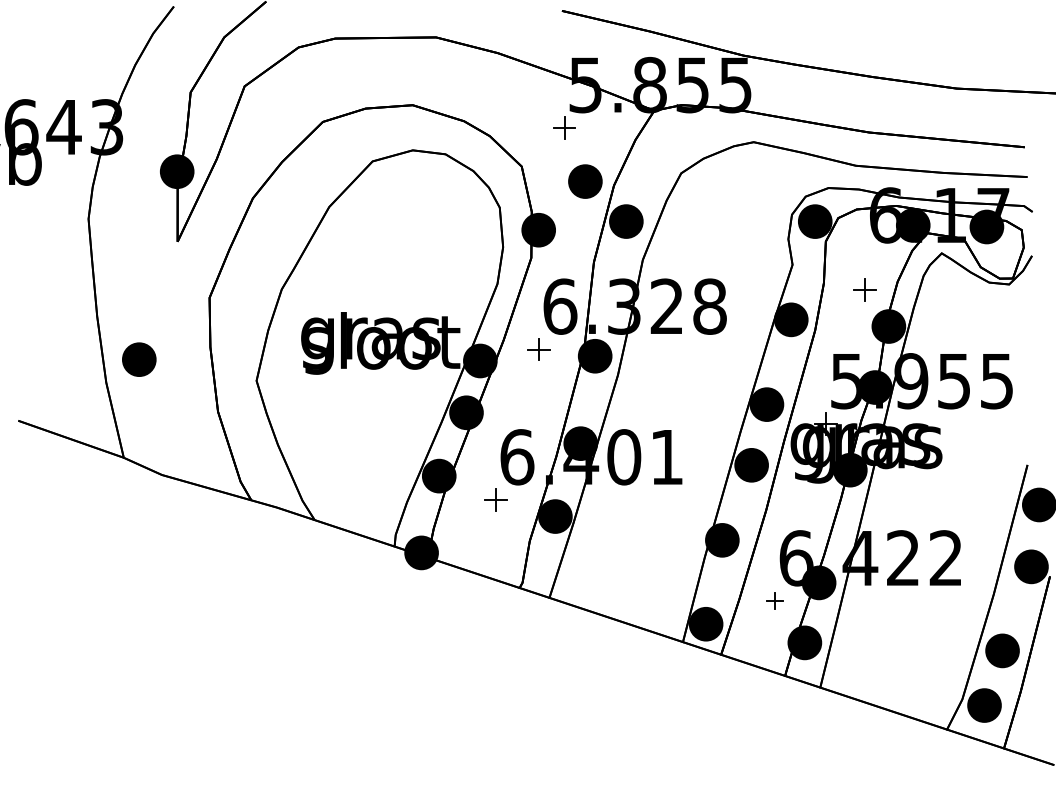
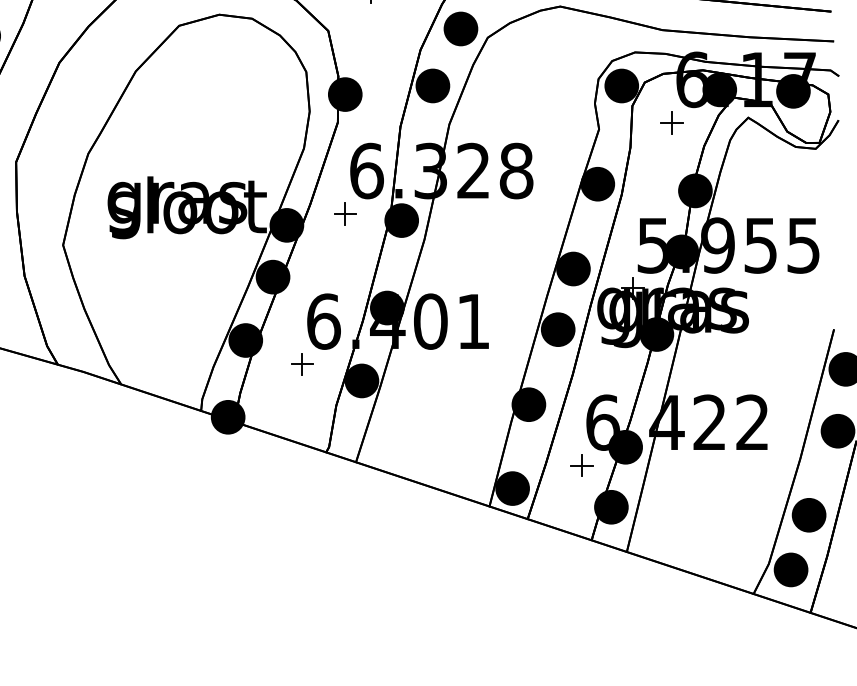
part: (585, 181) -> (461, 28), moved
part: (864, 289) -> (671, 121), moved
part: (774, 600) -> (581, 464), size x1.43

